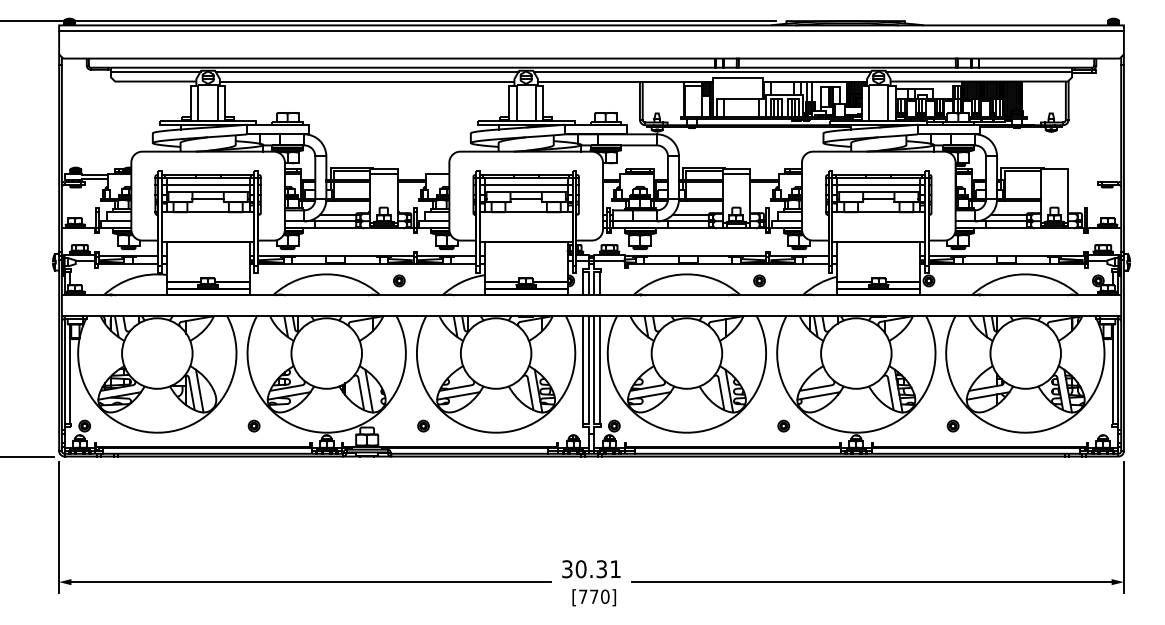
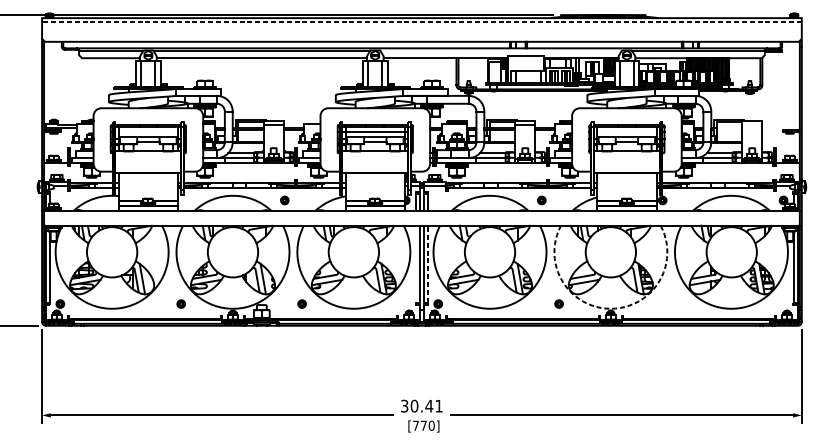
line: (591, 30) -> (421, 21), solid -> dashed
line: (702, 71) -> (501, 51), removed
line: (207, 184) -> (147, 131), removed
line: (878, 184) -> (626, 131), removed
line: (583, 370) -> (416, 264), removed
line: (599, 370) -> (427, 264), solid -> dashed
part: (952, 425) -> (679, 303), removed
arc: (856, 432) -> (610, 308), solid -> dashed
text: (601, 569) -> (429, 406), 30.31 -> 30.41

